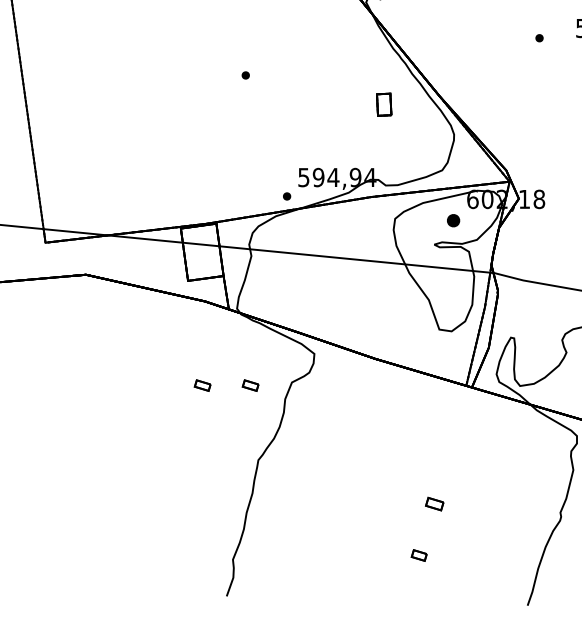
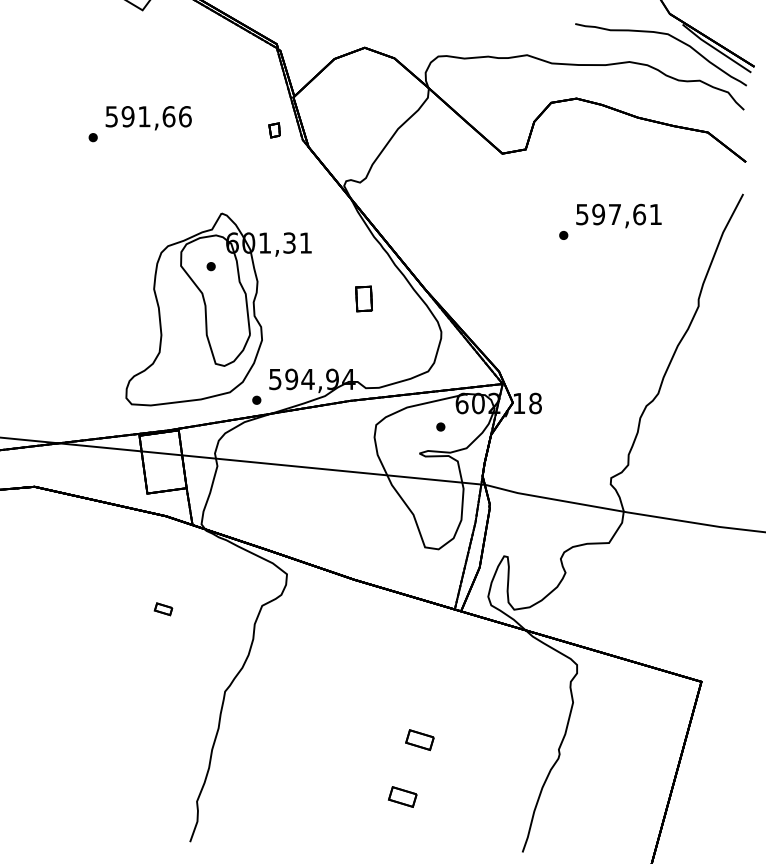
part: (539, 38) -> (563, 235), moved
part: (252, 114) -> (218, 309), added
part: (453, 220) -> (440, 426), size x0.62
part: (250, 385) -> (216, 609), removed
part: (434, 504) -> (419, 740), size x1.43
part: (418, 555) -> (402, 796), size x1.67

